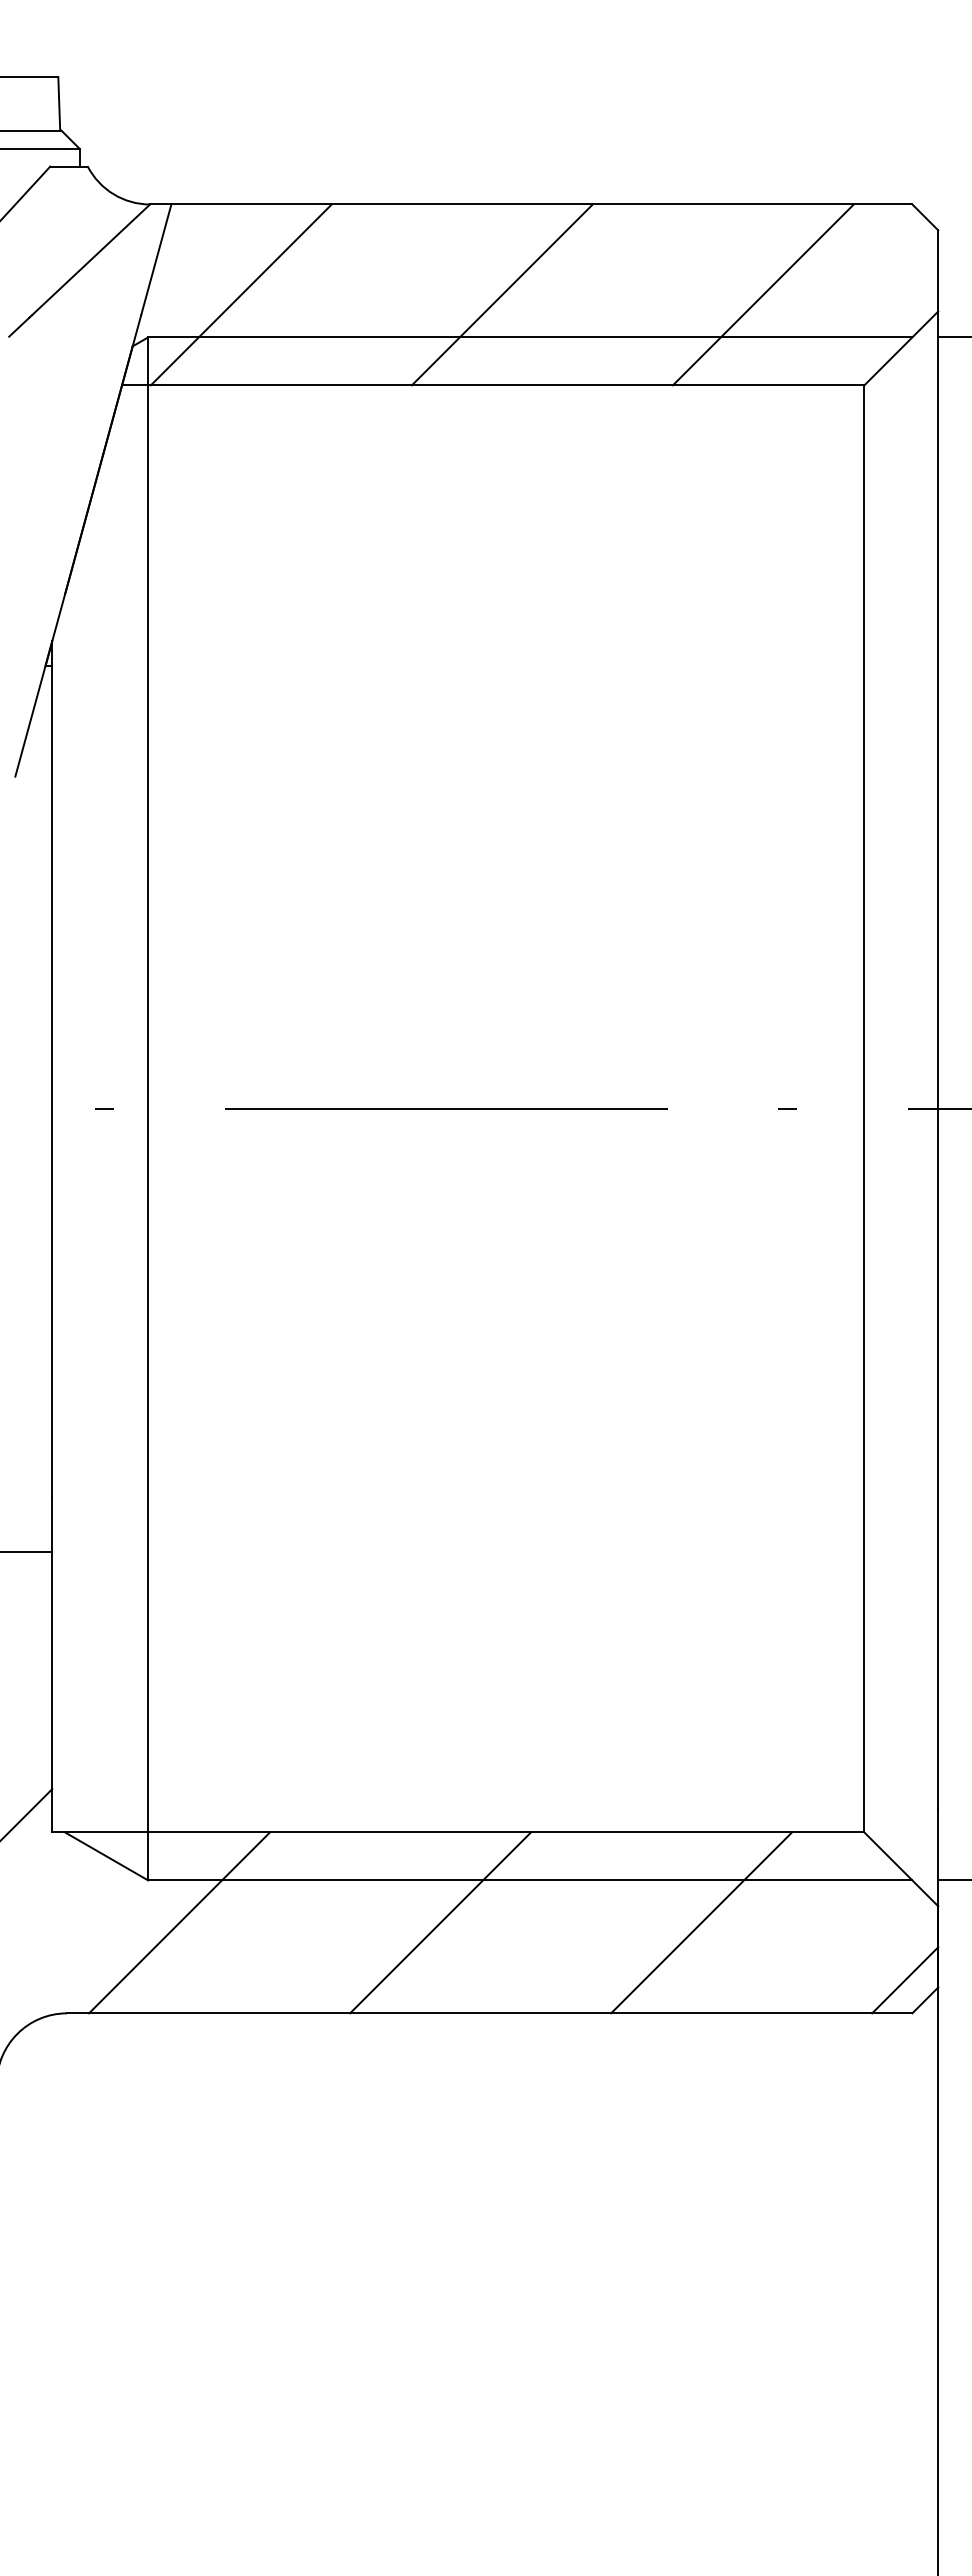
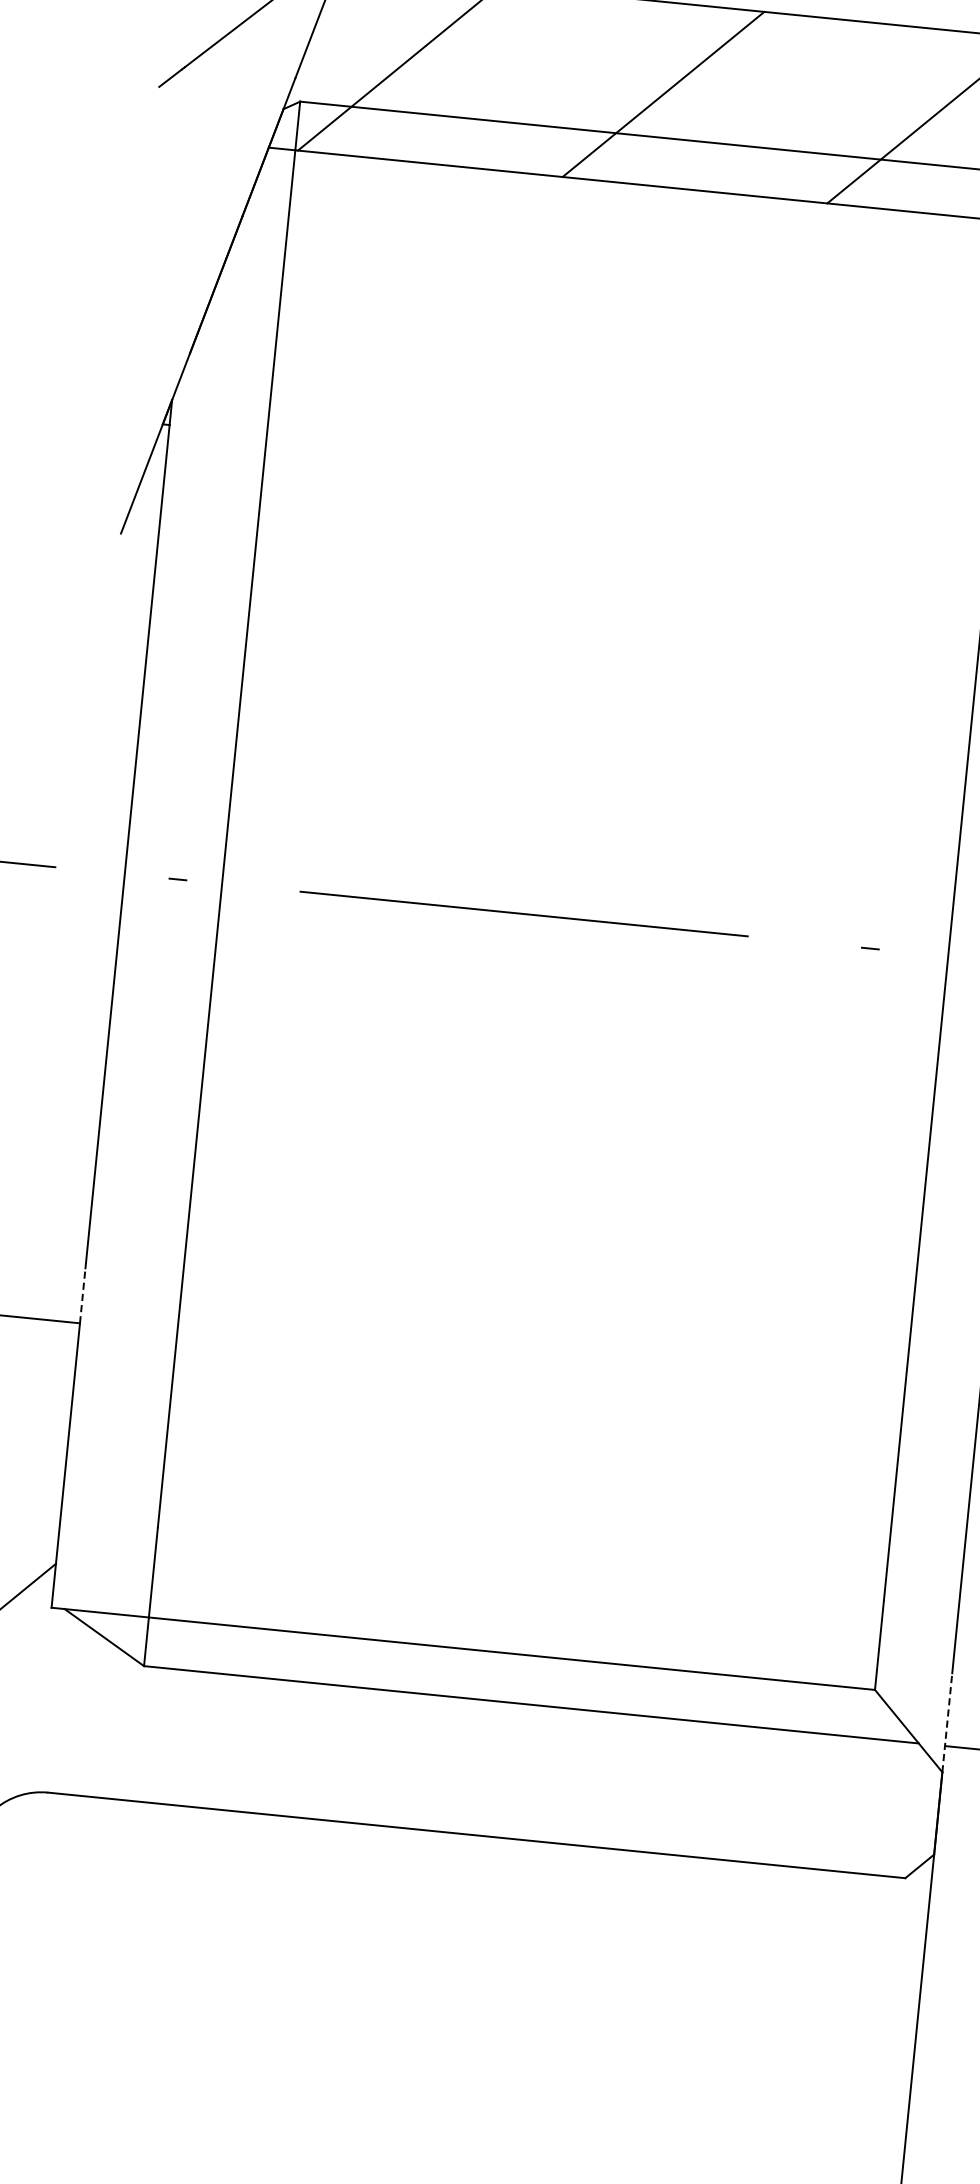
line: (52, 1524) -> (83, 1295), solid -> dashed
line: (938, 1857) -> (947, 1722), solid -> dashed
line: (179, 1922) -> (171, 1711), removed
line: (440, 1922) -> (436, 1738), removed
line: (701, 1922) -> (700, 1764), removed
line: (905, 1980) -> (901, 1844), removed

